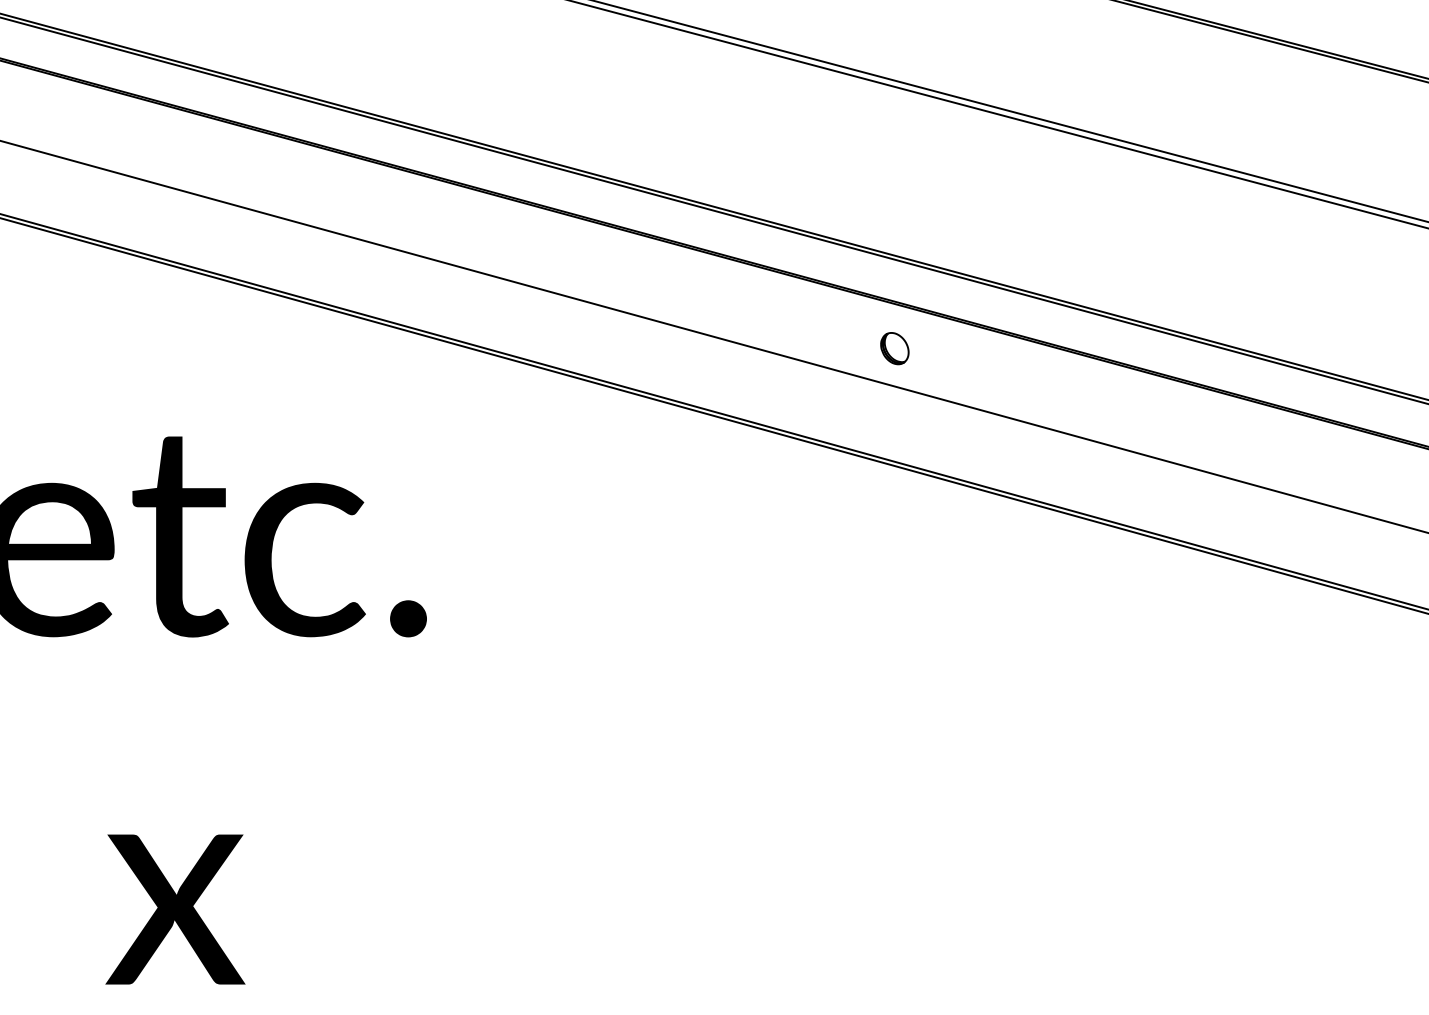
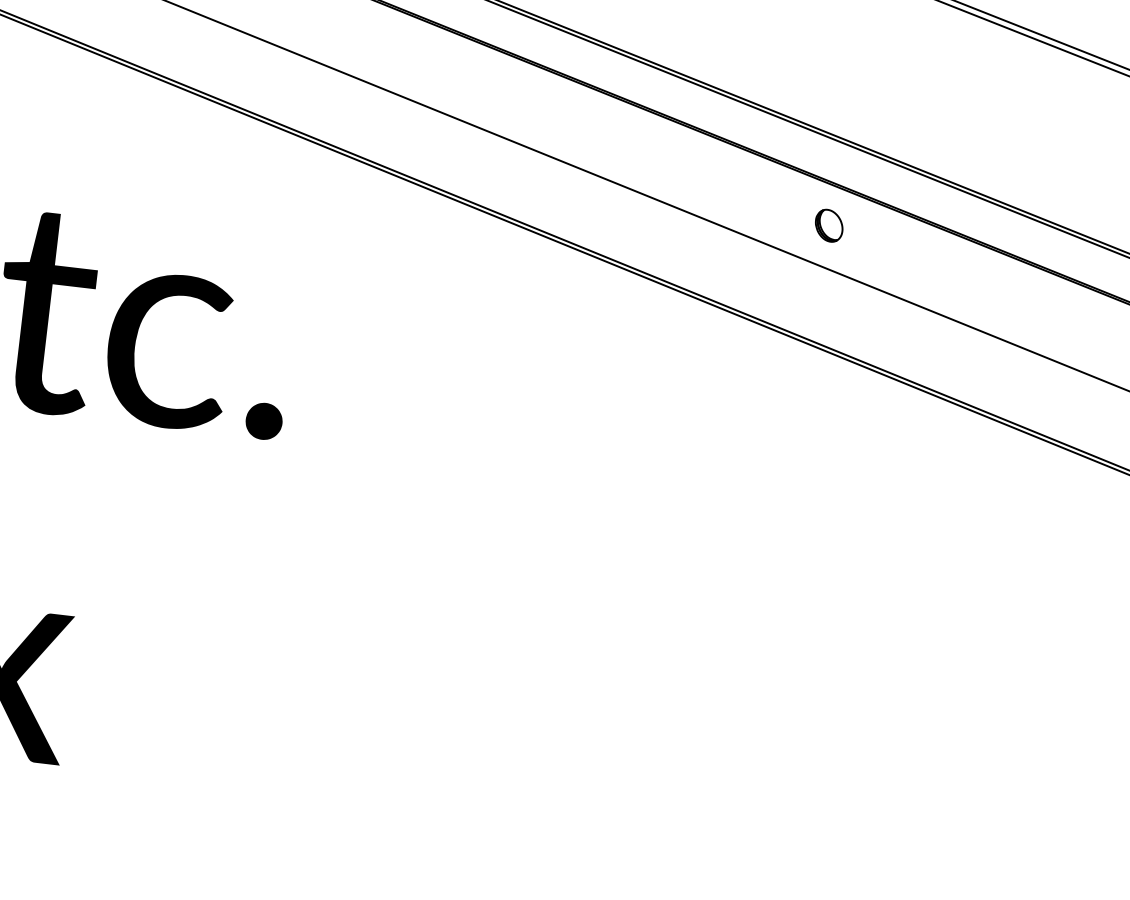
part: (894, 348) -> (828, 225), moved

